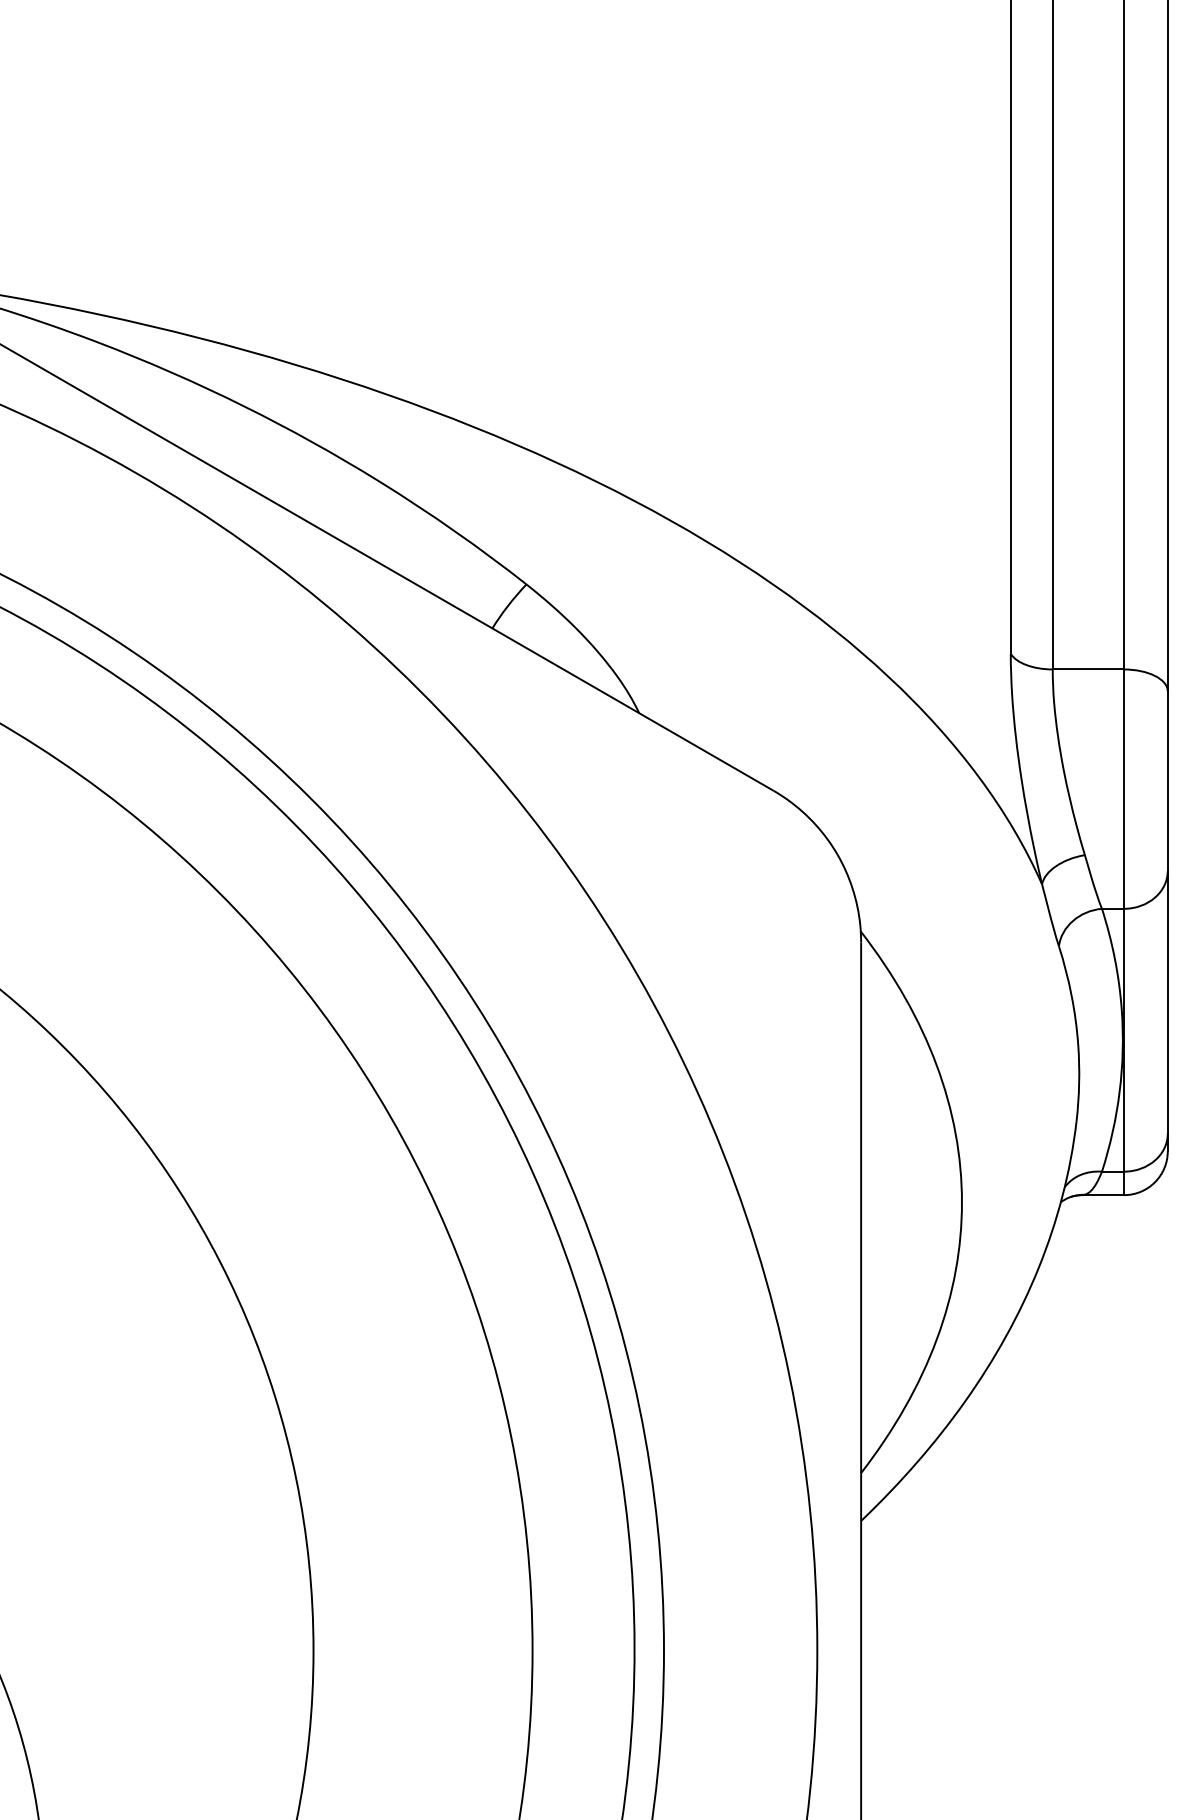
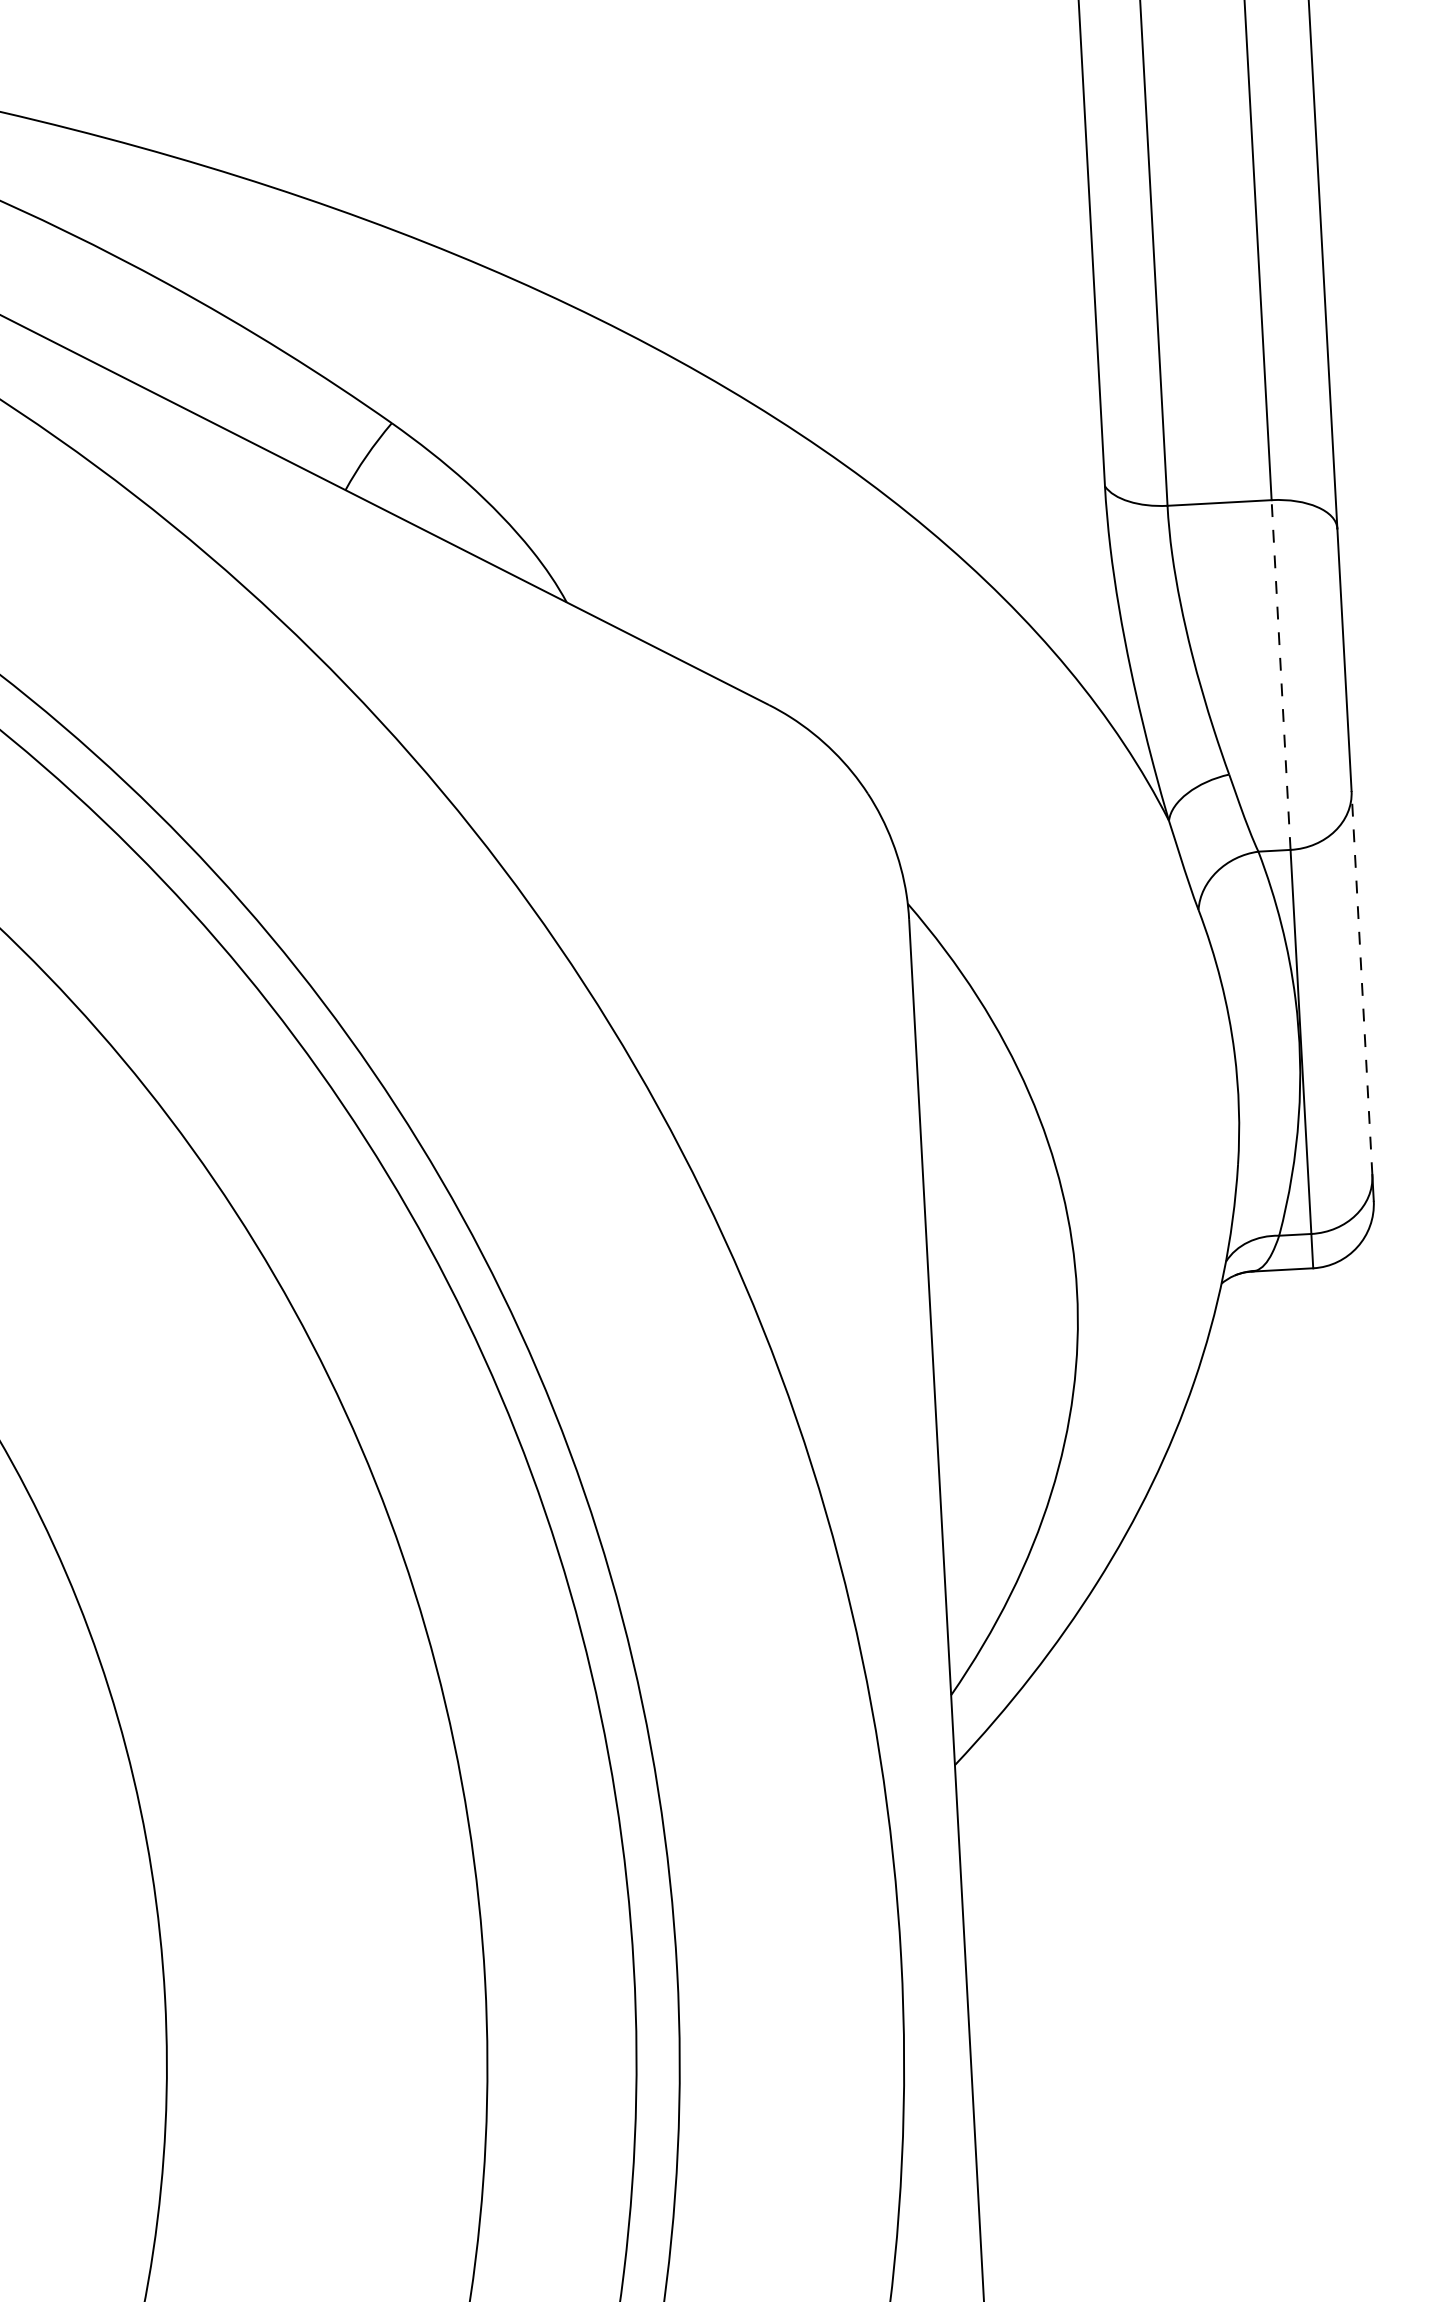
line: (1123, 789) -> (1280, 675), solid -> dashed
line: (1167, 1001) -> (1361, 981), solid -> dashed

